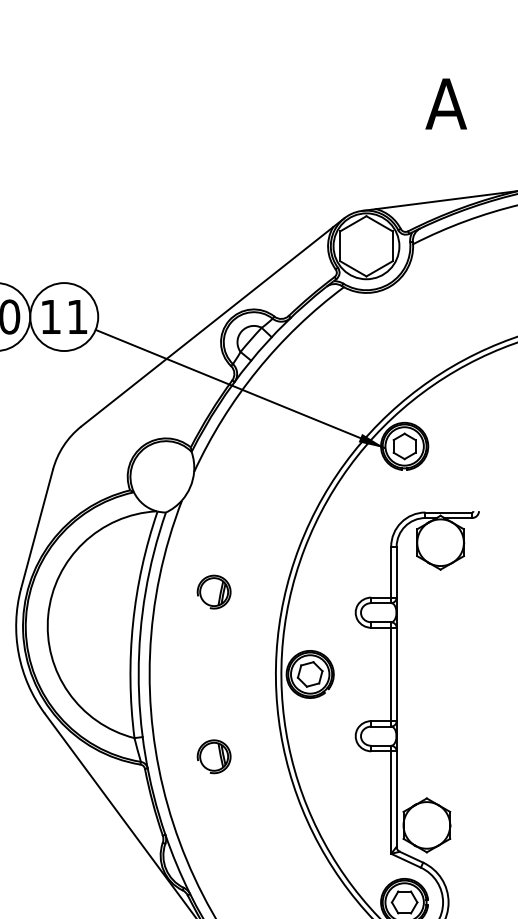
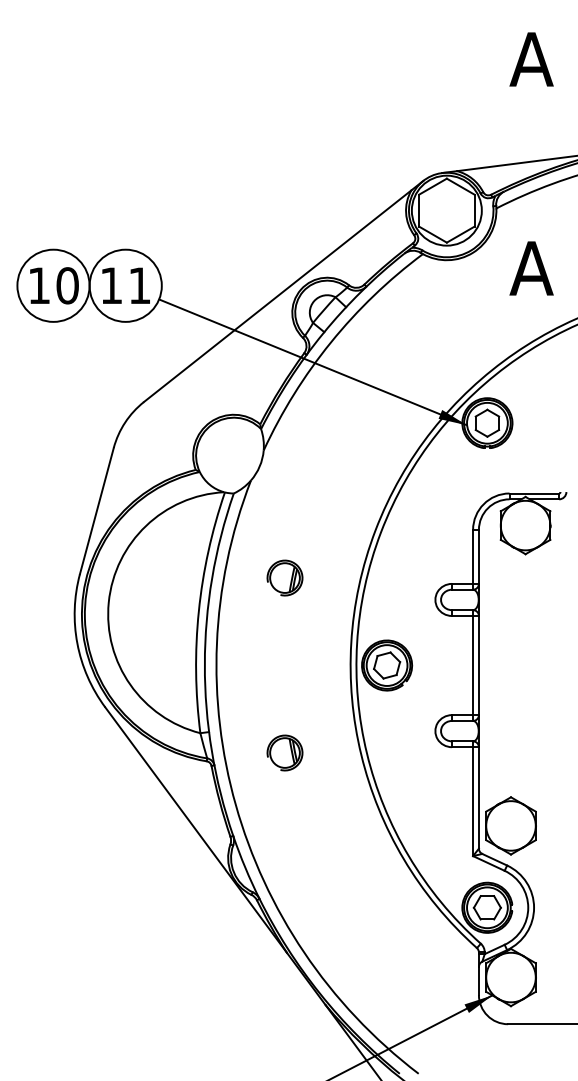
part: (446, 300) -> (531, 268), added

